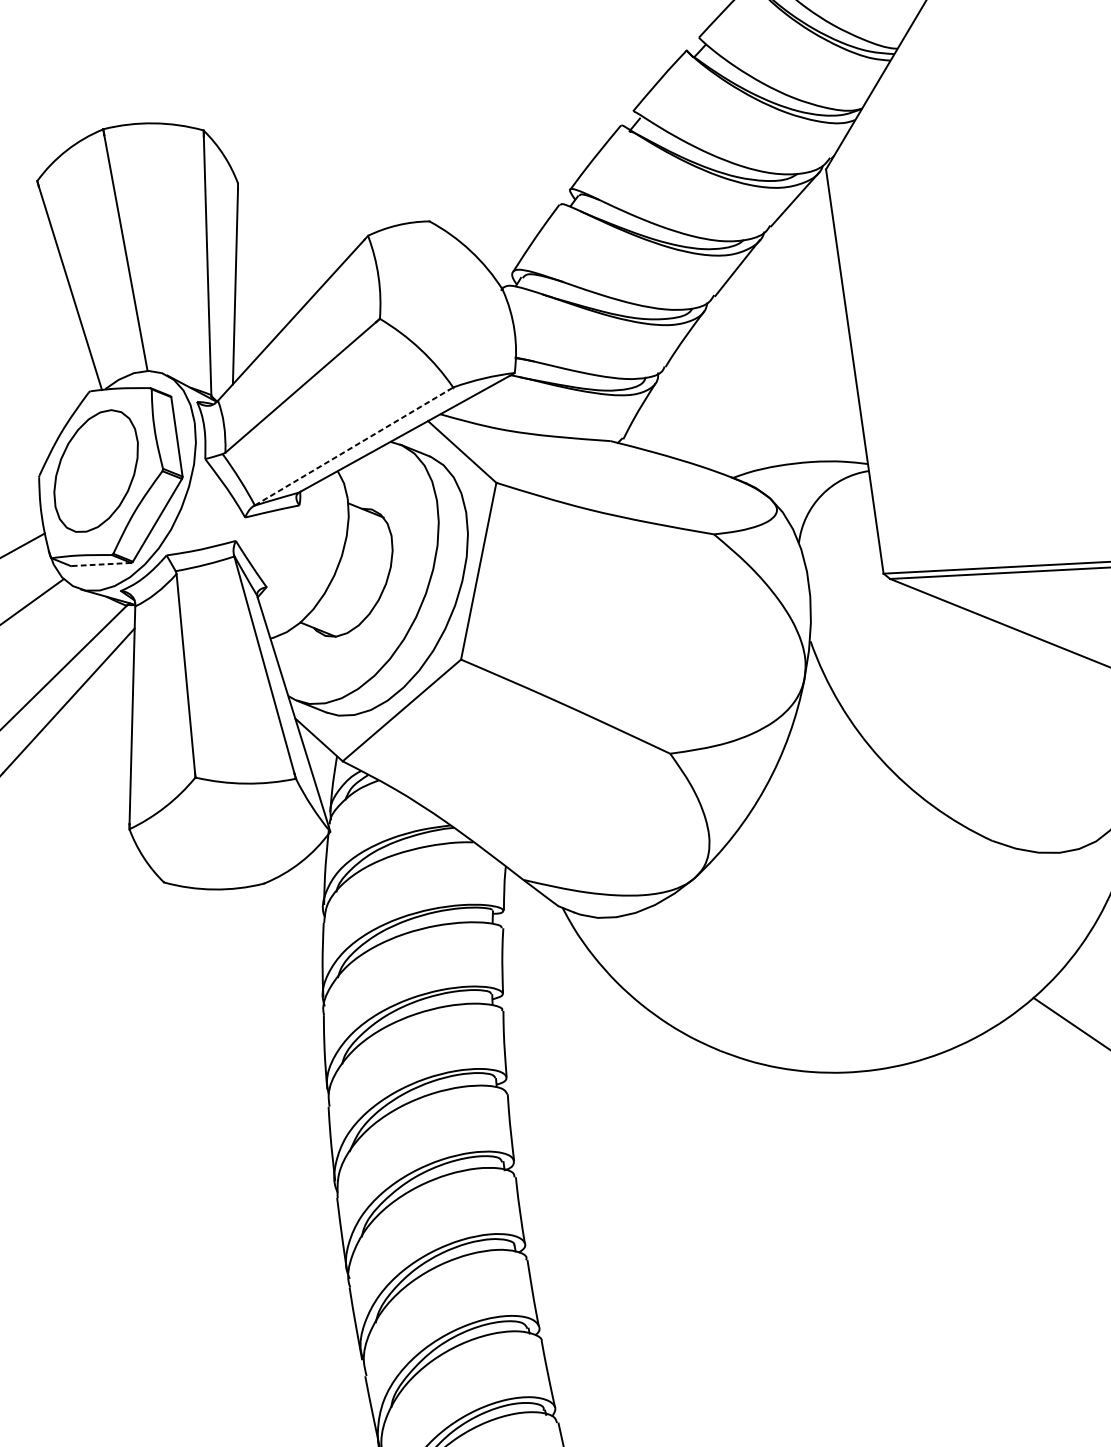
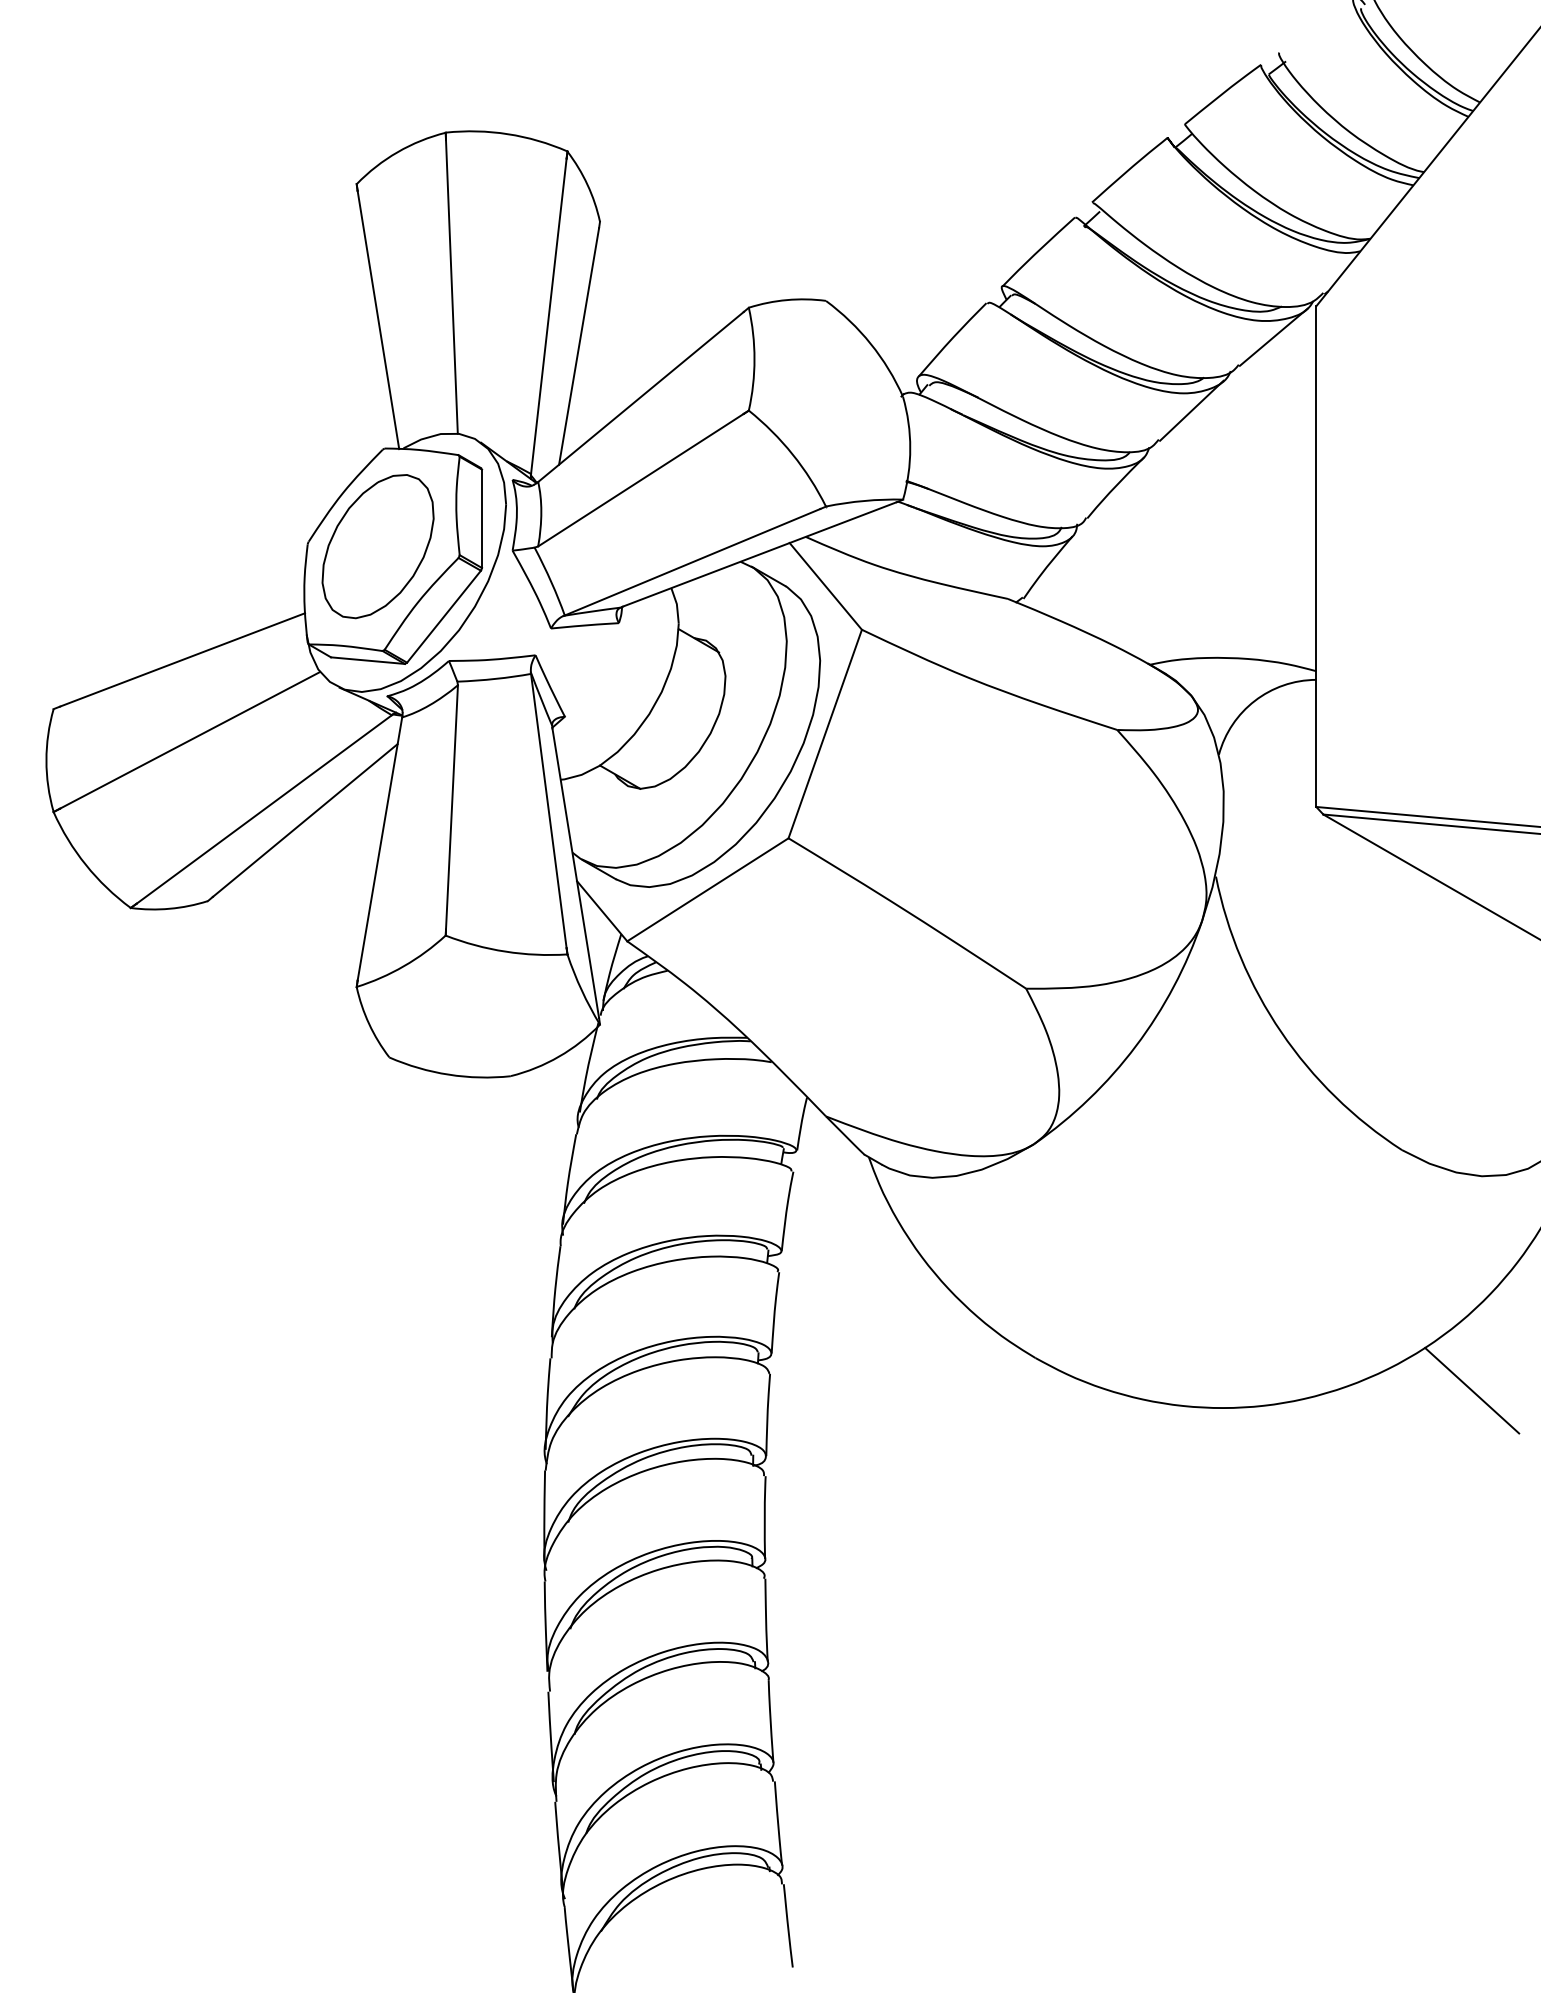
line: (352, 447) -> (693, 562), dashed -> solid
line: (100, 564) -> (367, 660), dashed -> solid

